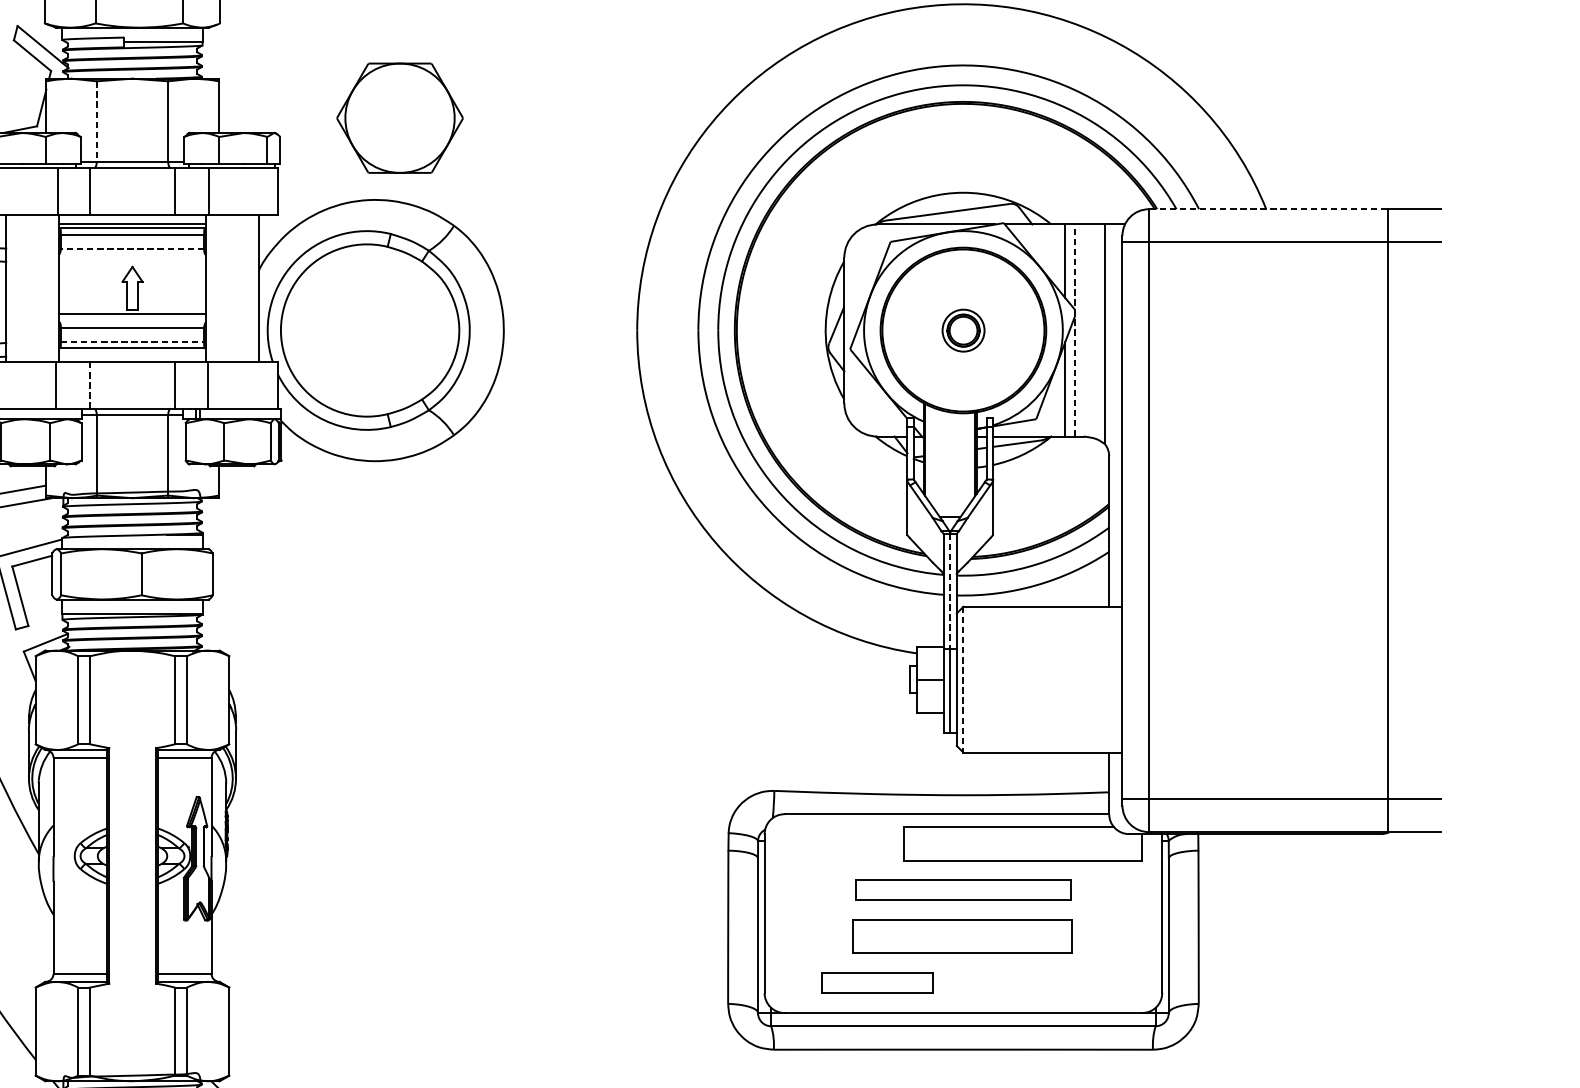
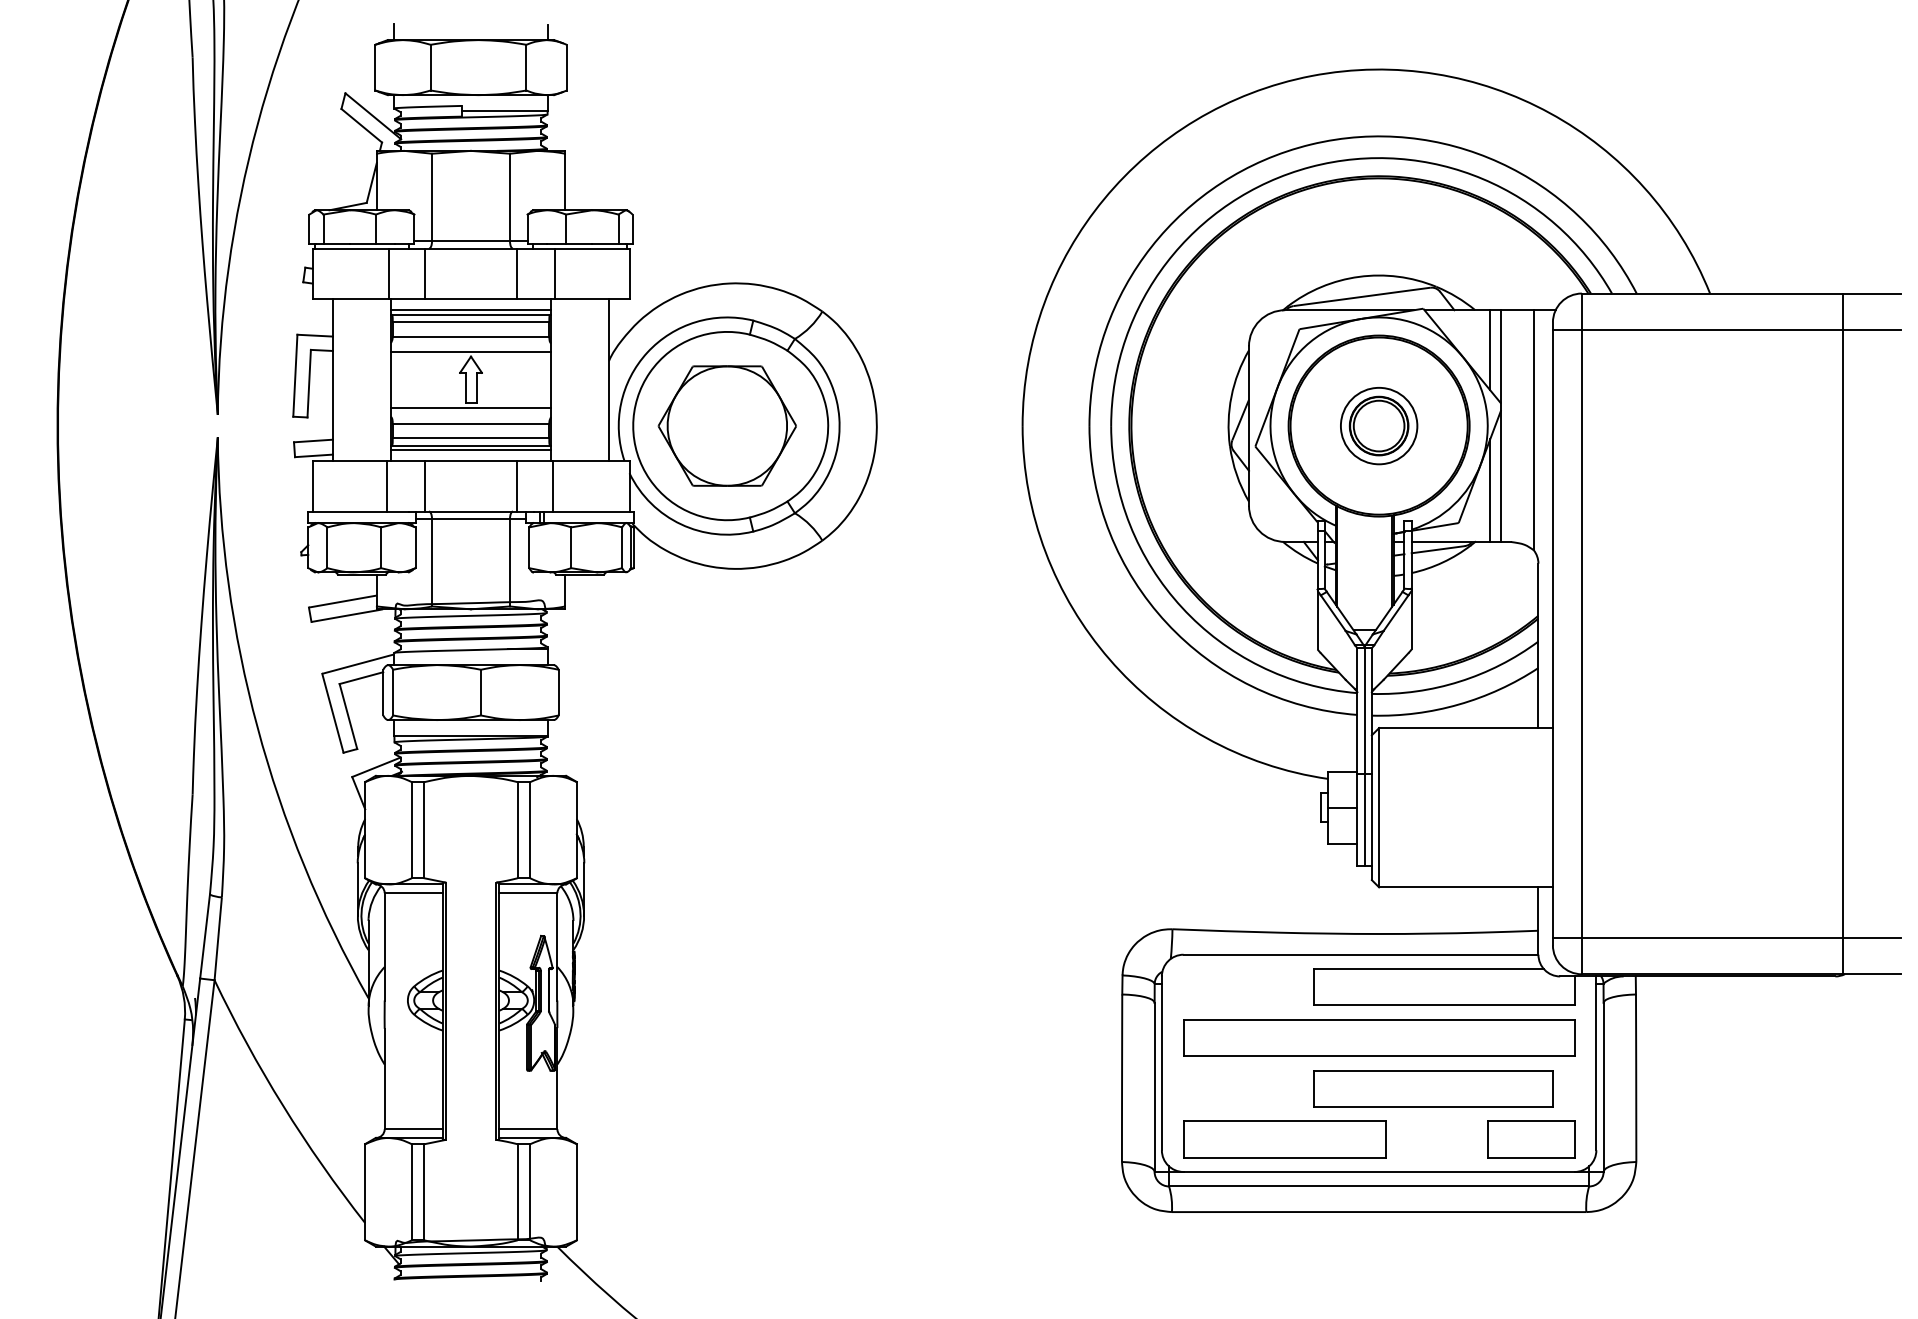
part: (399, 117) -> (726, 425), moved
line: (97, 121) -> (432, 197), dashed -> solid
line: (1267, 209) -> (1711, 293), dashed -> solid
line: (132, 248) -> (470, 336), dashed -> solid
line: (132, 263) -> (470, 352), added
part: (963, 330) -> (1379, 426), size x1.67
line: (1075, 330) -> (1501, 426), dashed -> solid
line: (132, 341) -> (471, 438), dashed -> solid
line: (132, 351) -> (470, 449), added
line: (89, 384) -> (424, 485), dashed -> solid
line: (950, 591) -> (1364, 711), dashed -> solid
line: (963, 679) -> (1379, 807), dashed -> solid
part: (963, 889) -> (1379, 1037), size x1.67
part: (962, 936) -> (1433, 1088), moved
part: (876, 983) -> (1284, 1139), size x1.67
part: (1102, 983) -> (1531, 1139), added

